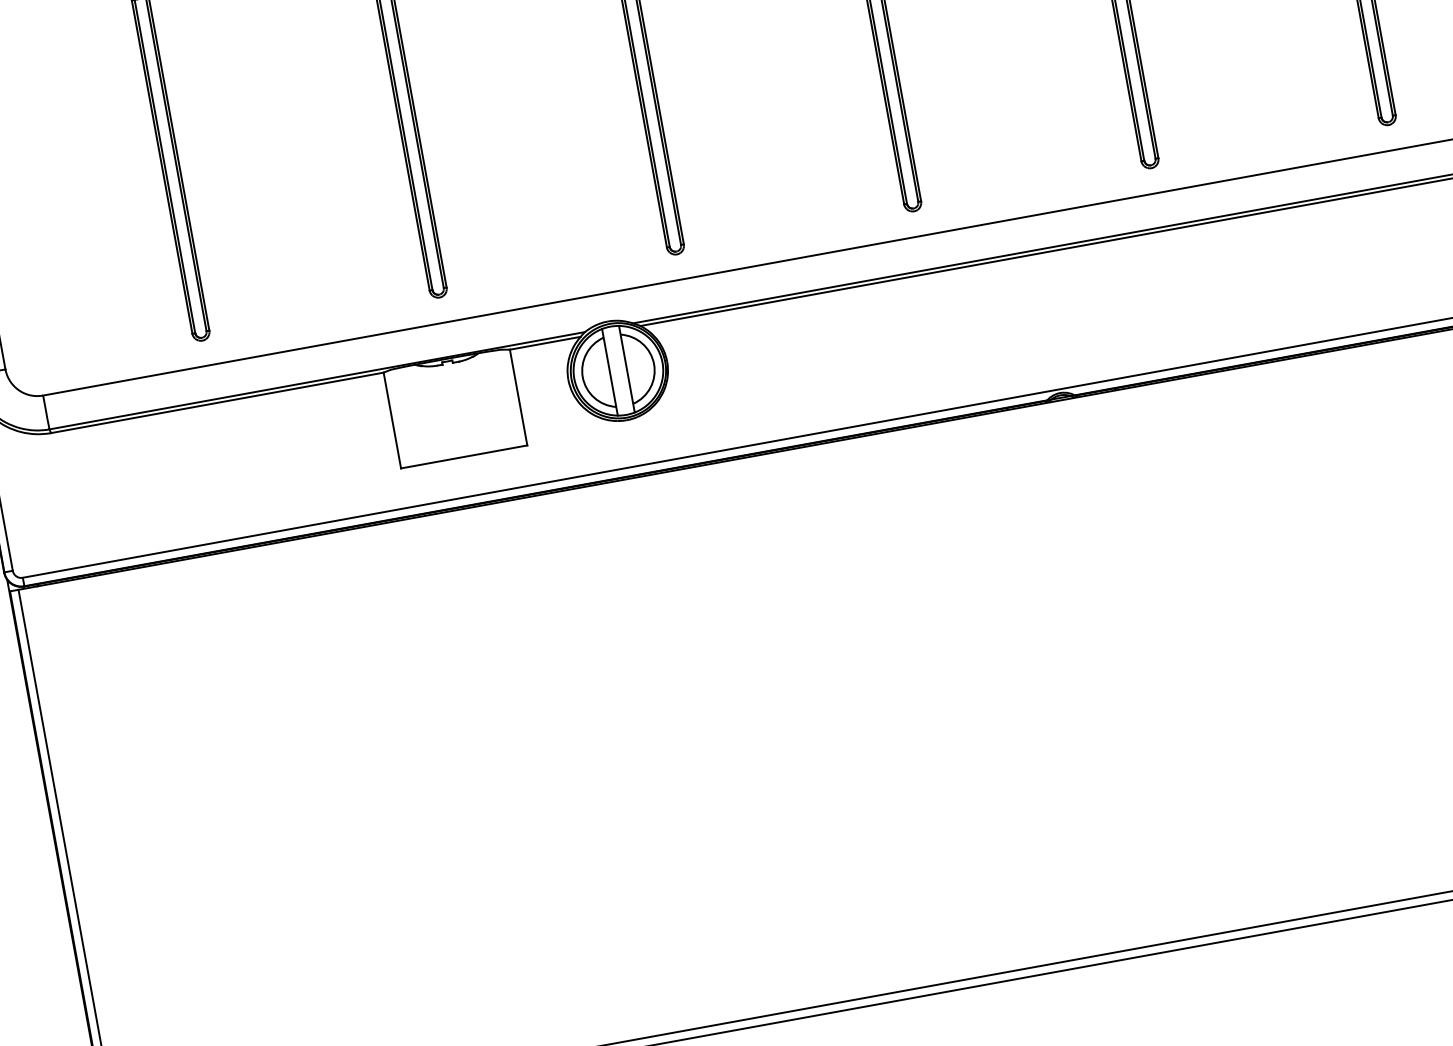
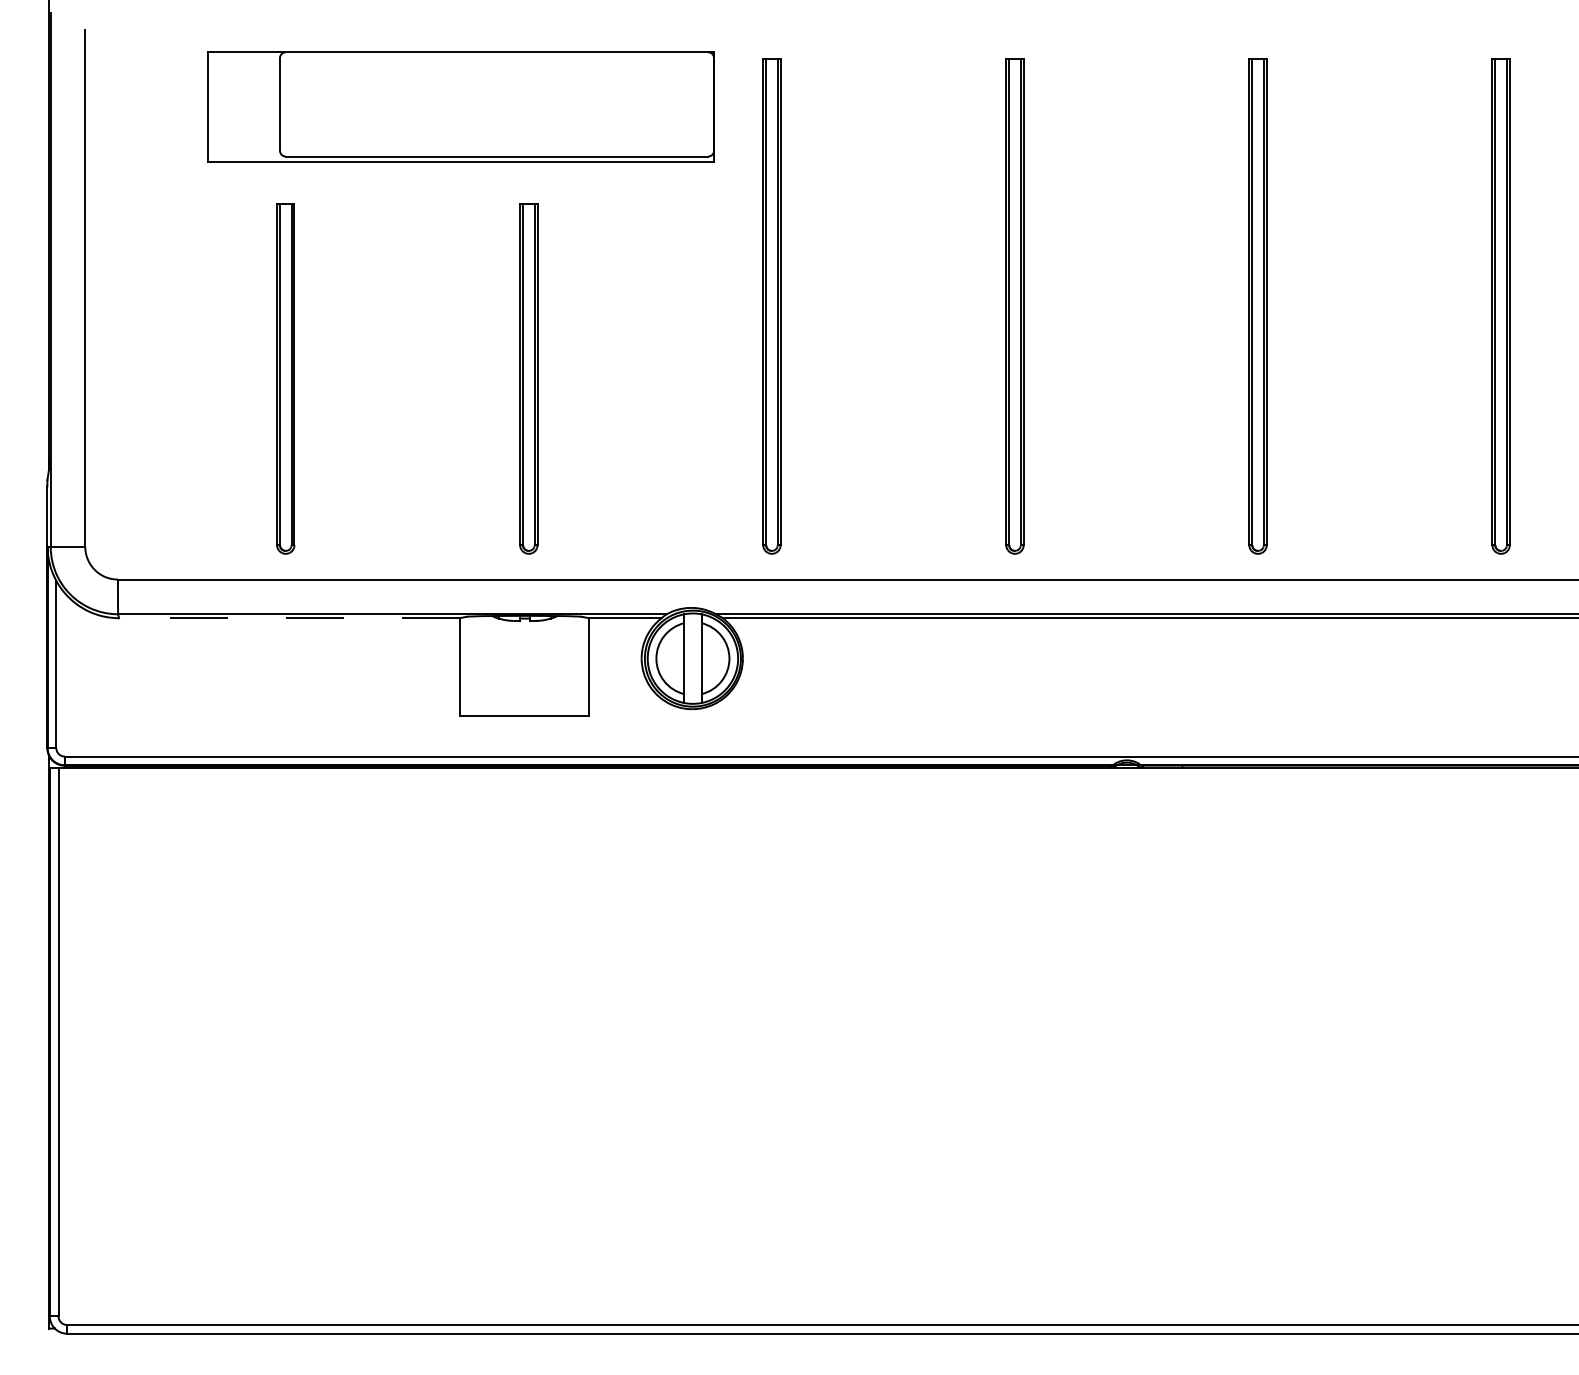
line: (216, 403) -> (288, 618), solid -> dashed

